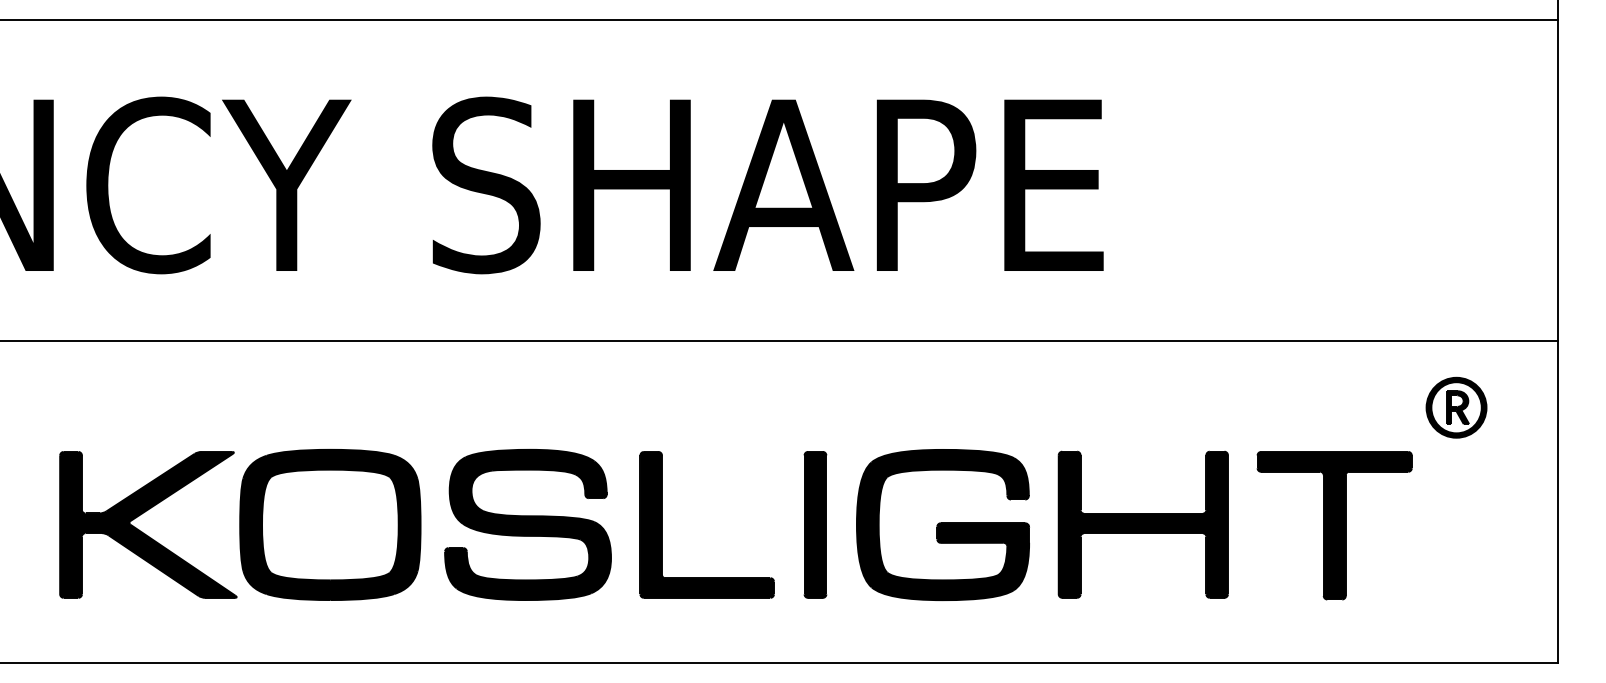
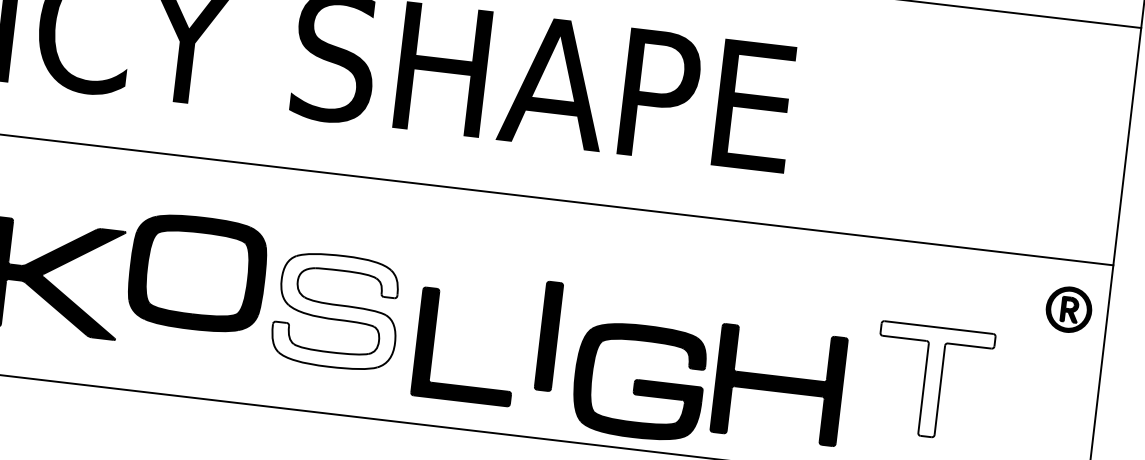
part: (1456, 407) -> (1068, 309), moved
part: (330, 524) -> (197, 273), moved
fill: (528, 524) -> (336, 311), removed
part: (662, 524) -> (433, 342), moved
part: (942, 524) -> (638, 381), moved
part: (1142, 524) -> (778, 384), moved
fill: (1334, 525) -> (932, 381), removed

